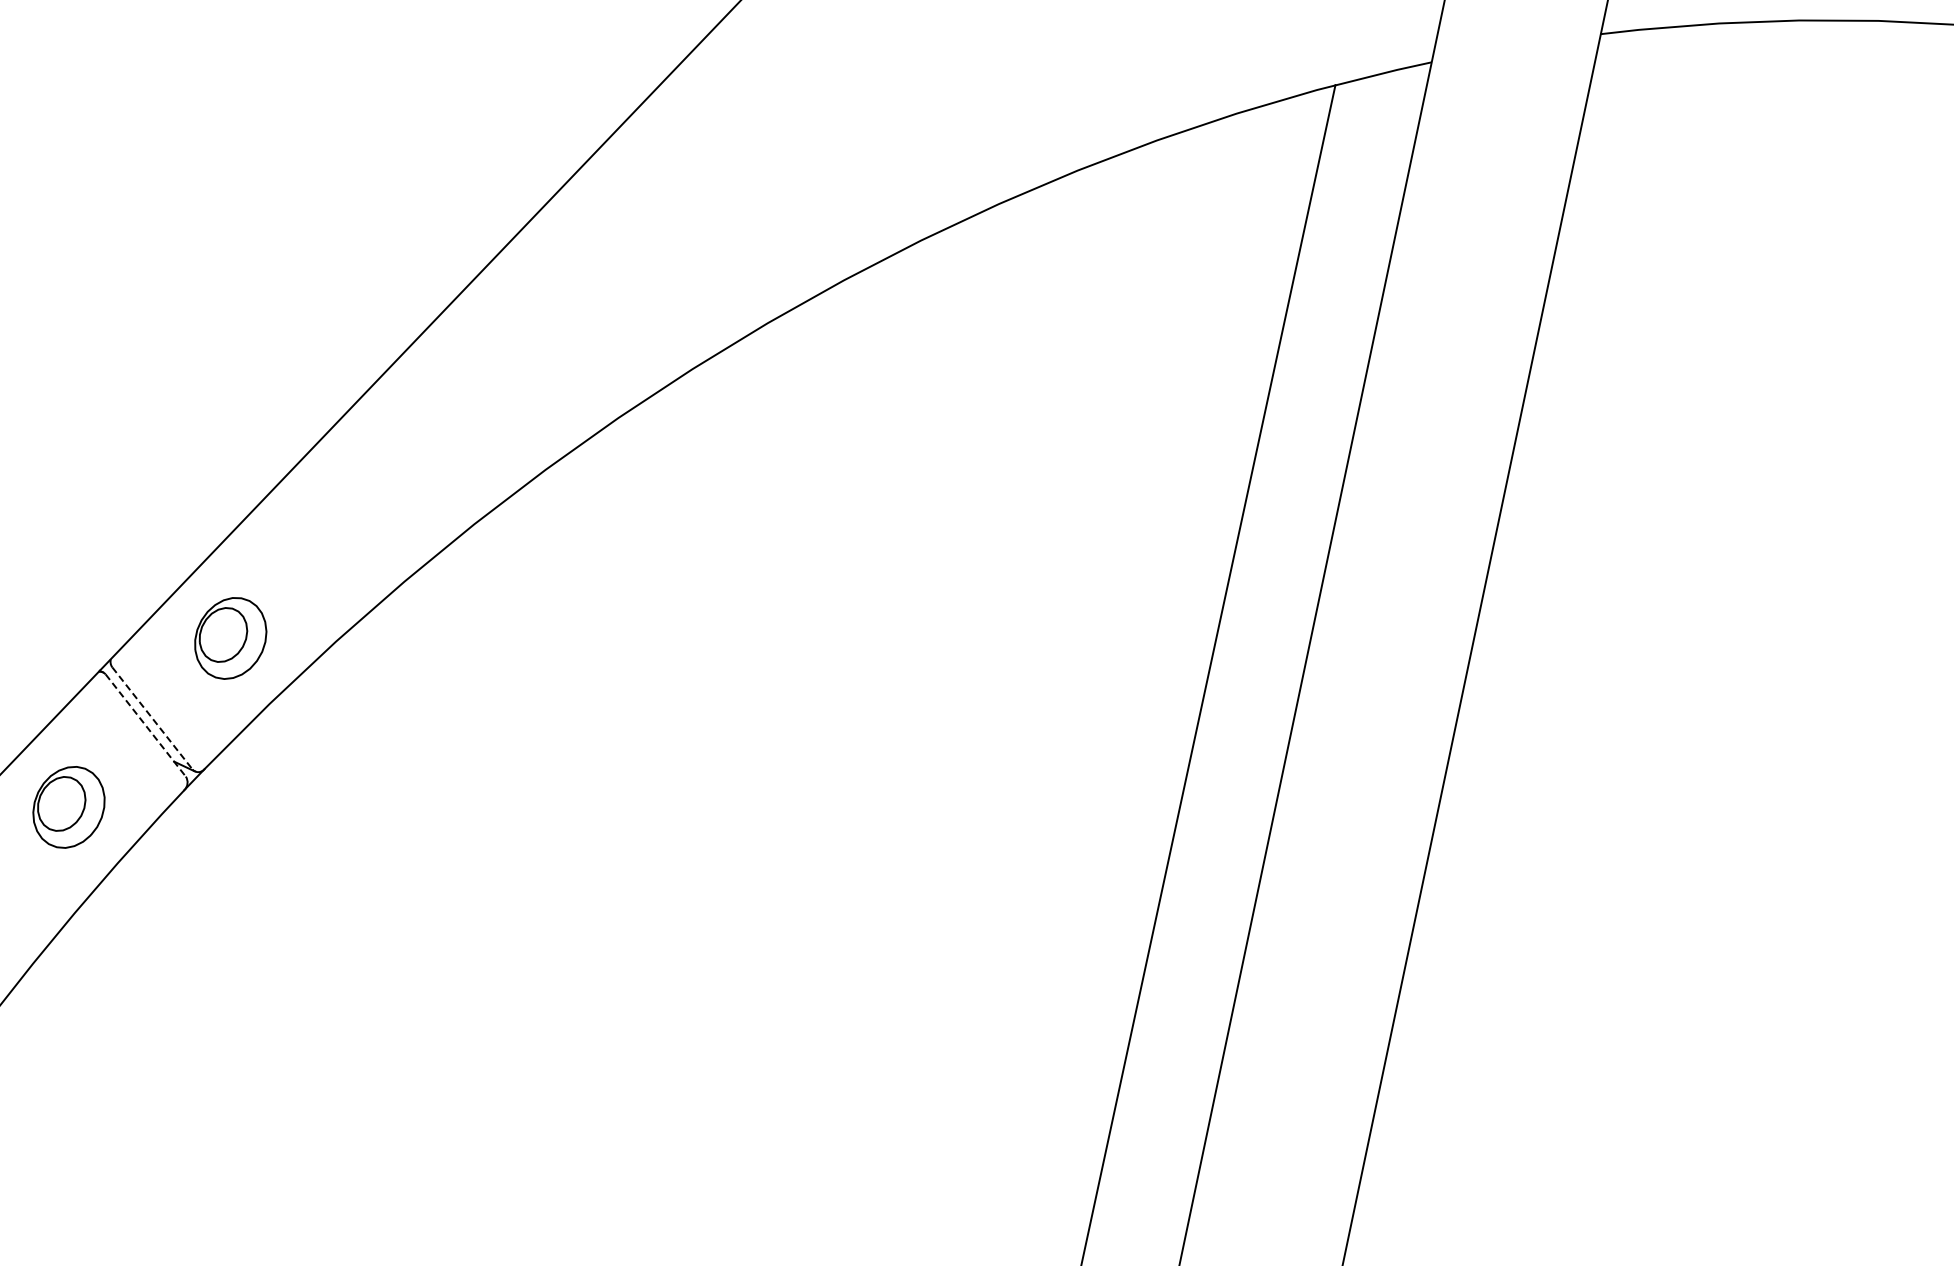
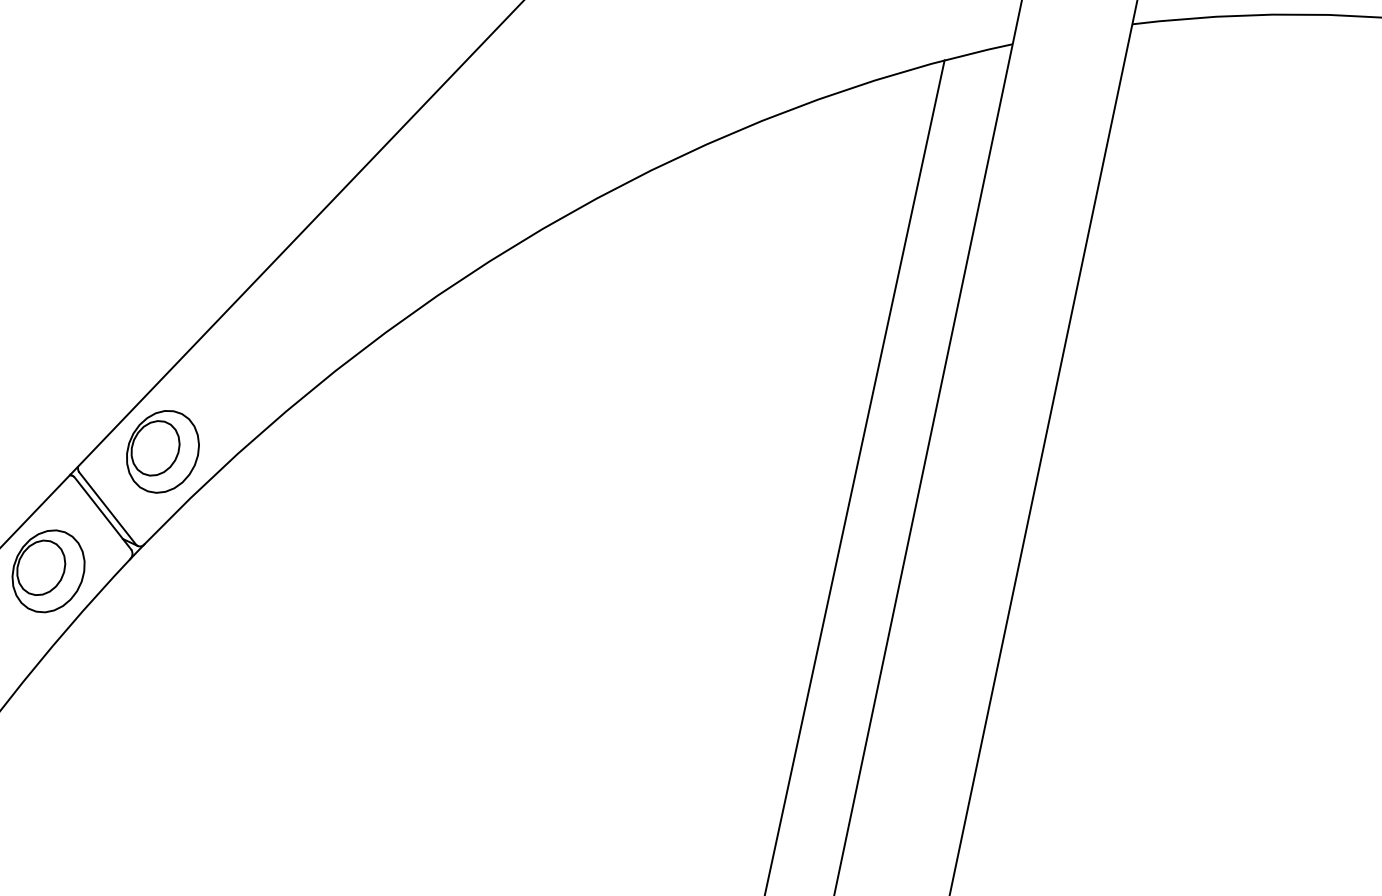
part: (230, 638) -> (162, 451), size x1.43
line: (152, 718) -> (107, 508), dashed -> solid
line: (145, 725) -> (102, 513), dashed -> solid
part: (68, 807) -> (48, 571), size x1.43

